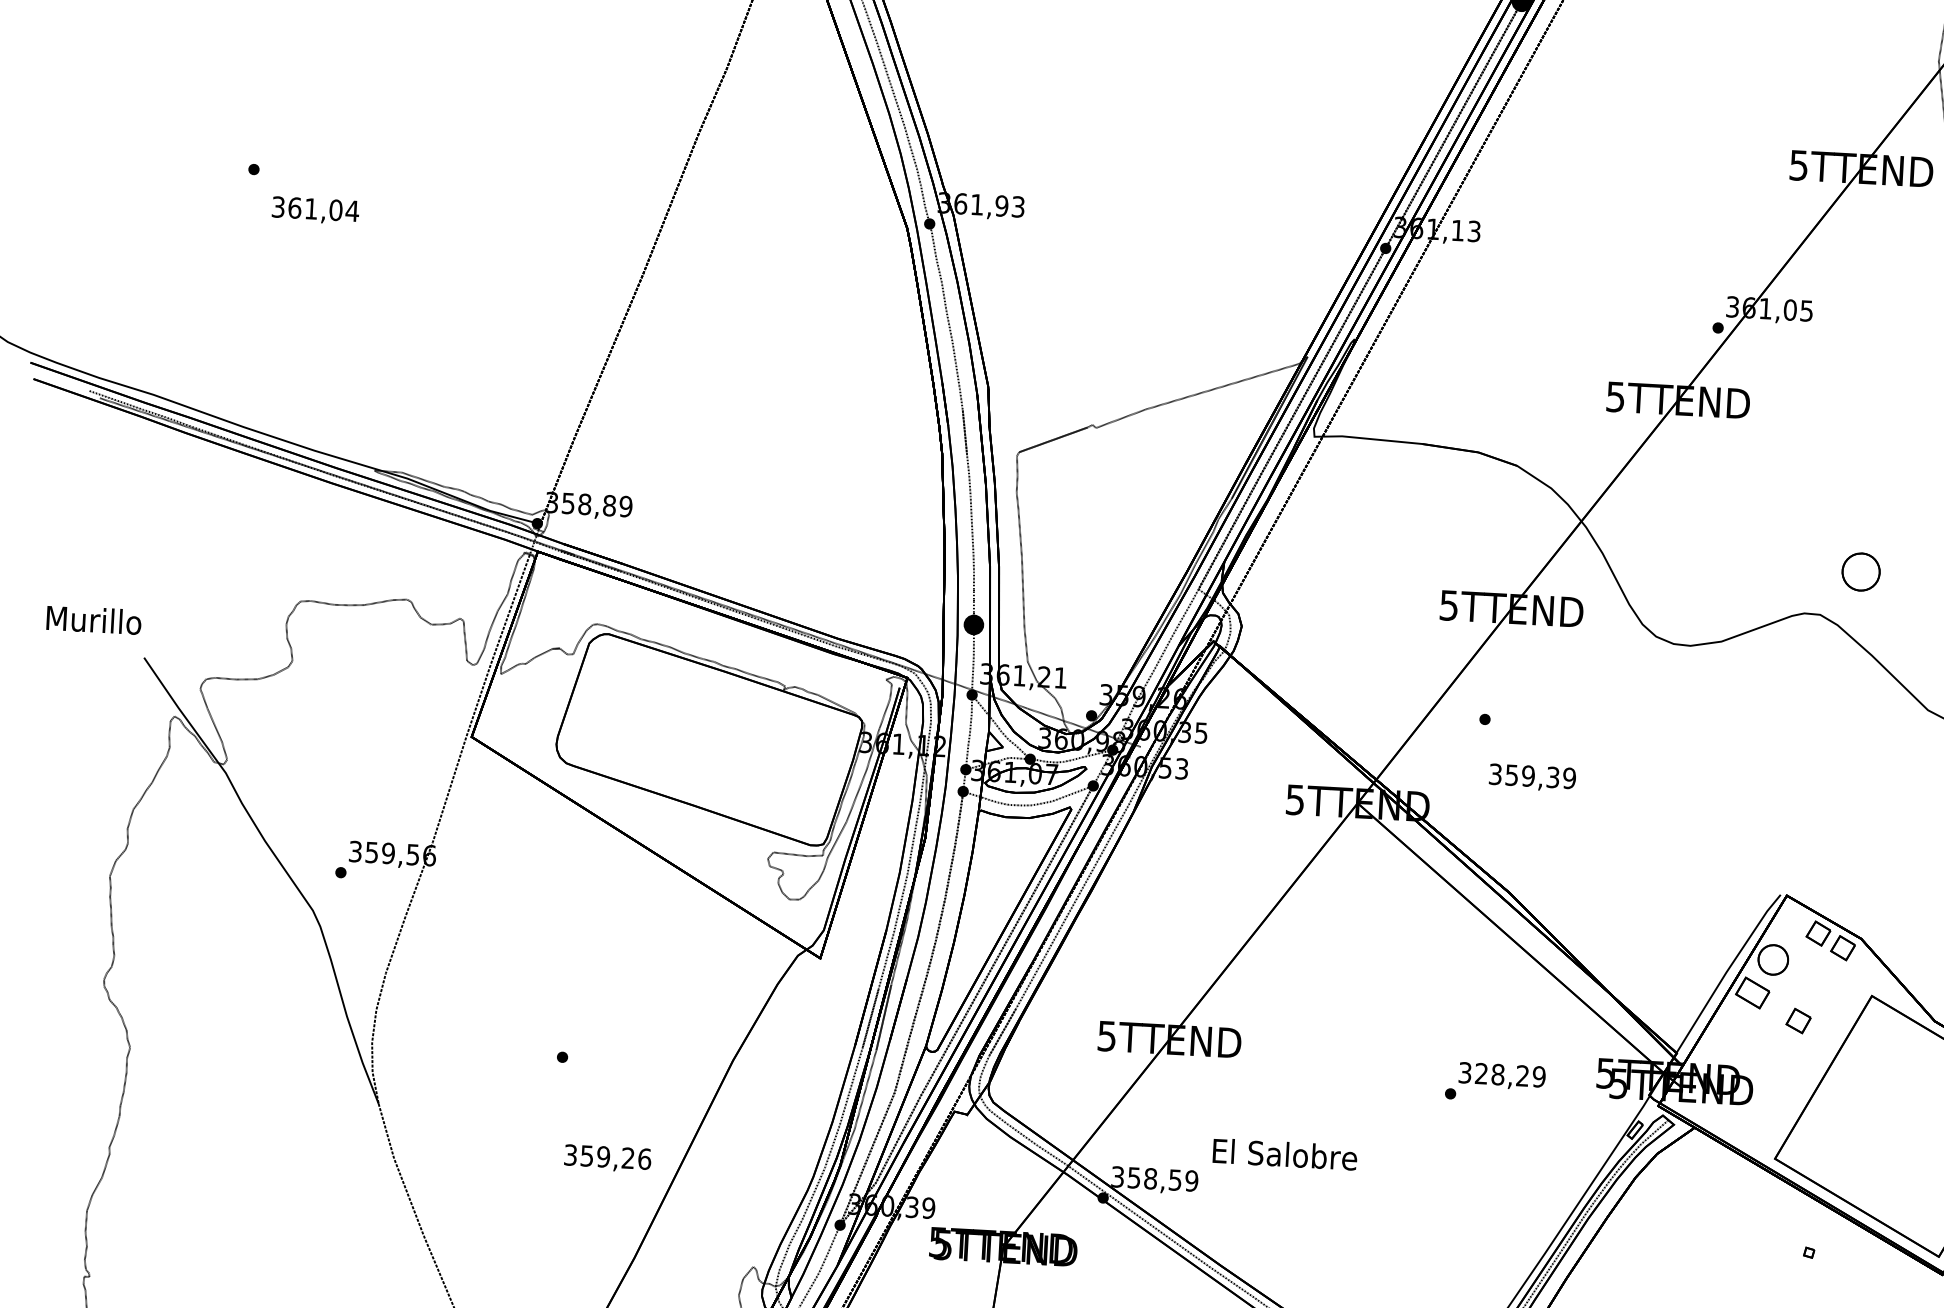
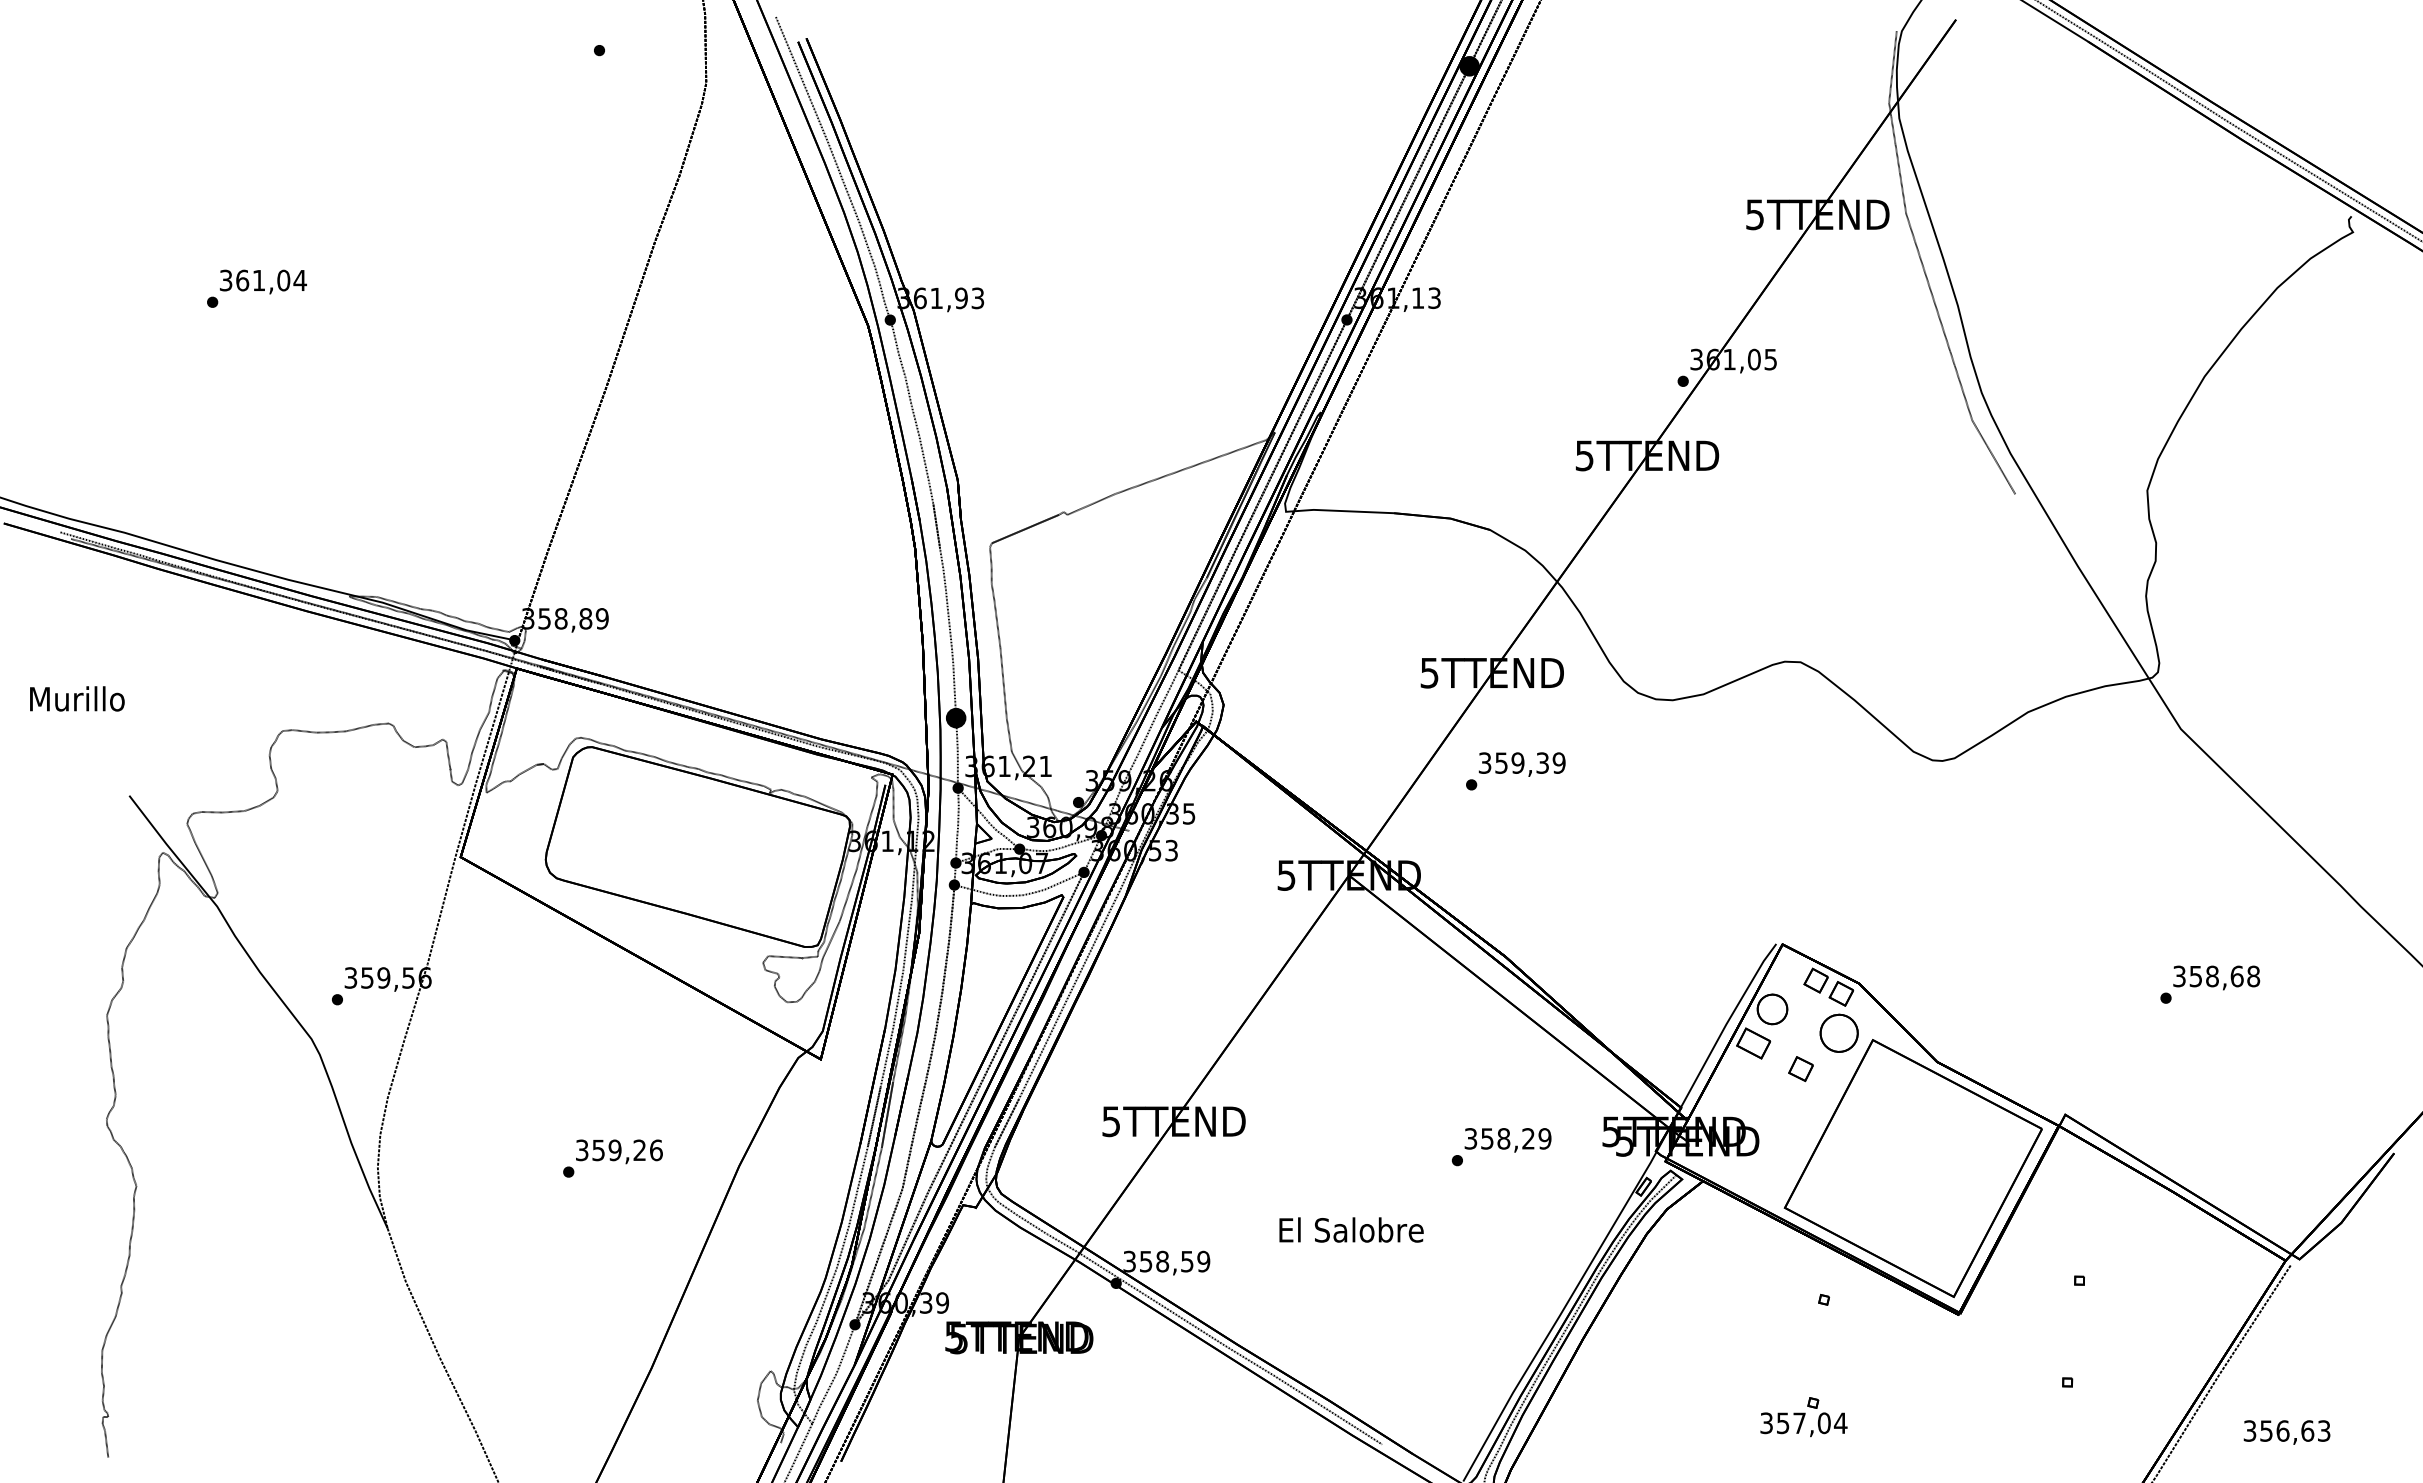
text: (315, 210) -> (263, 281), moved
part: (1860, 571) -> (1838, 1032), moved
text: (94, 619) -> (77, 698), moved
text: (1531, 777) -> (1521, 764), moved
text: (1481, 1073) -> (1487, 1138), 328,29 -> 358,29
text: (1285, 1153) -> (1351, 1229), moved
text: (607, 1158) -> (619, 1151), moved

